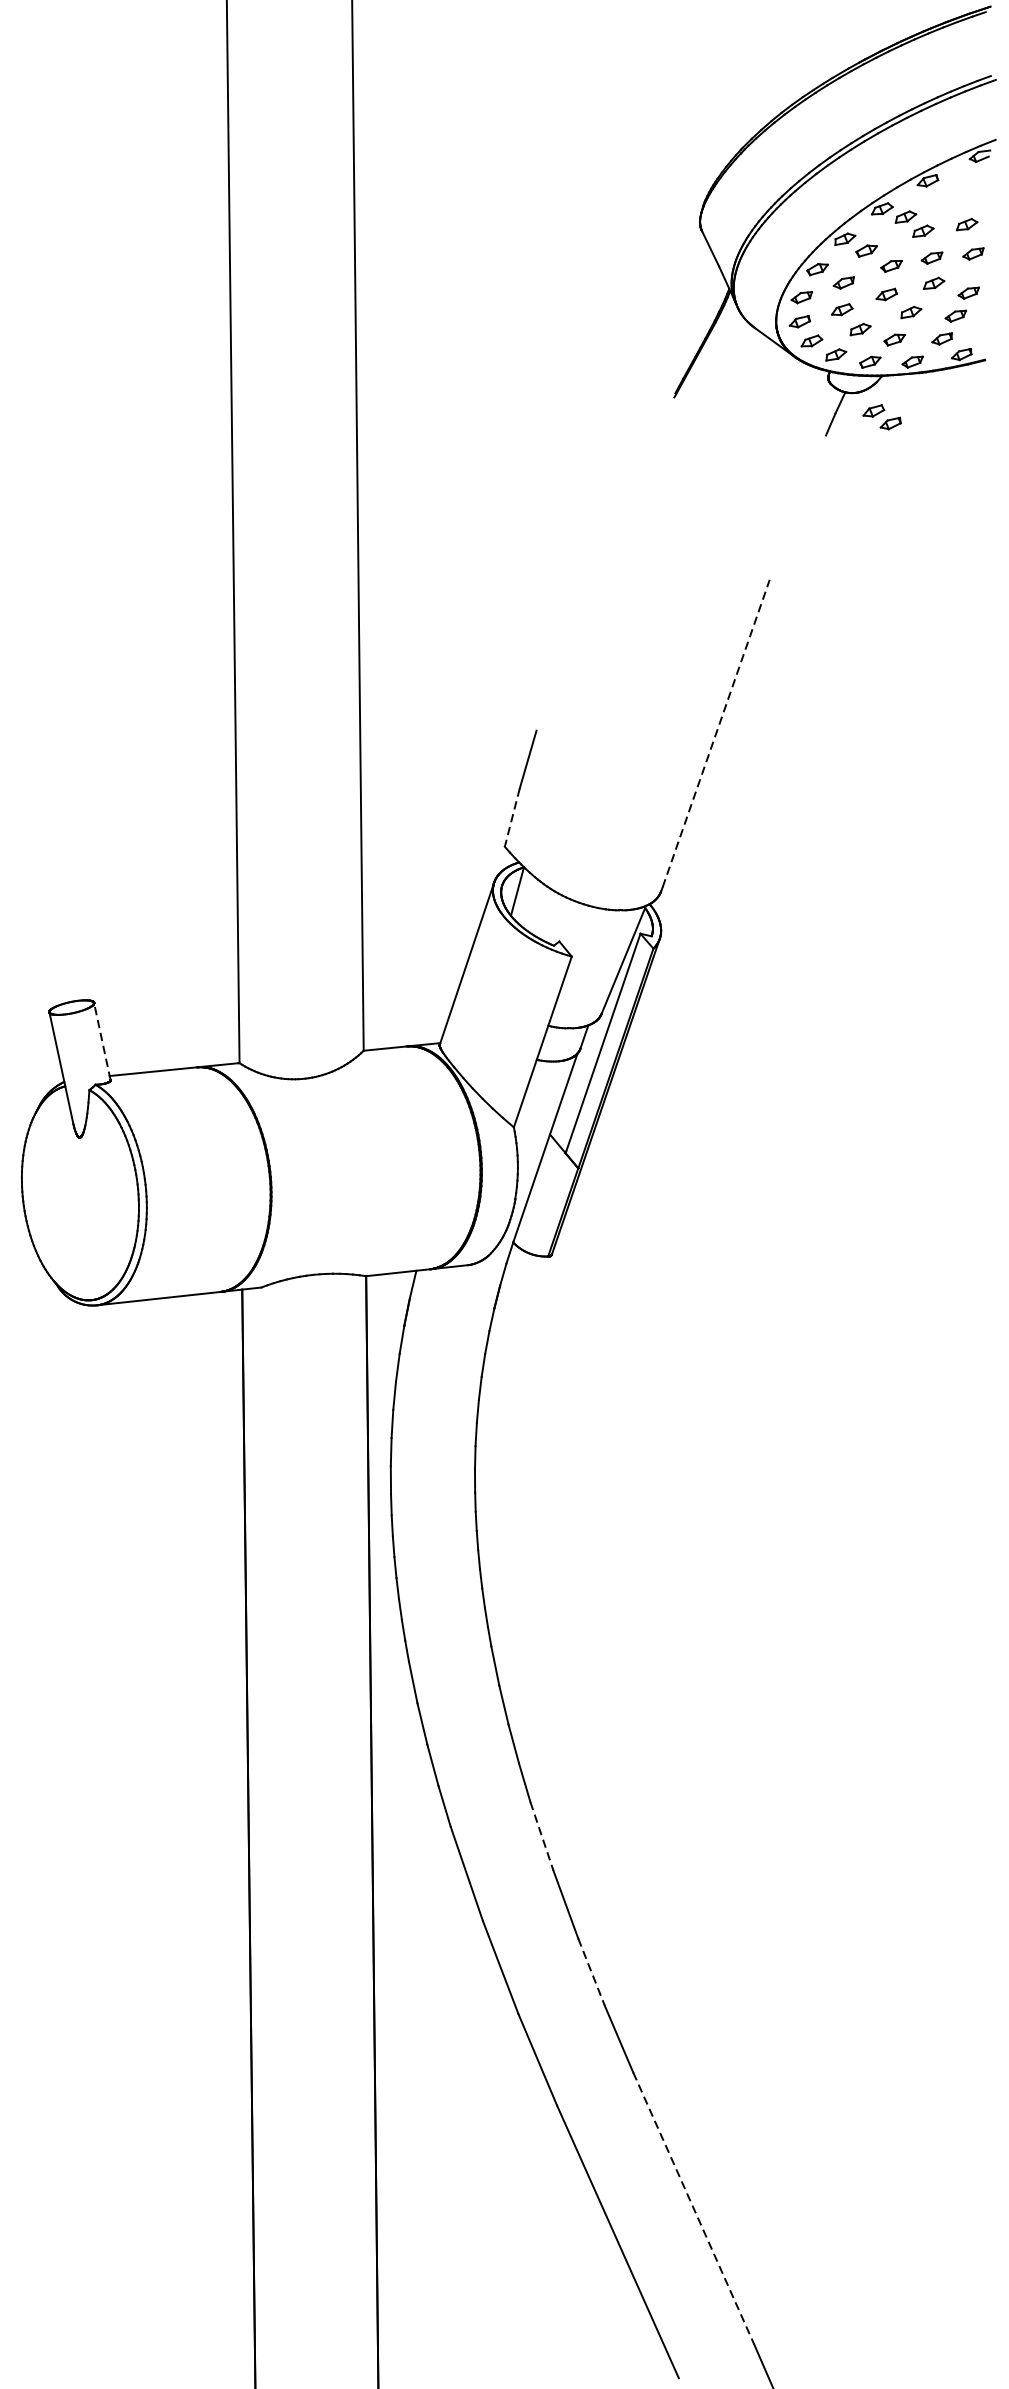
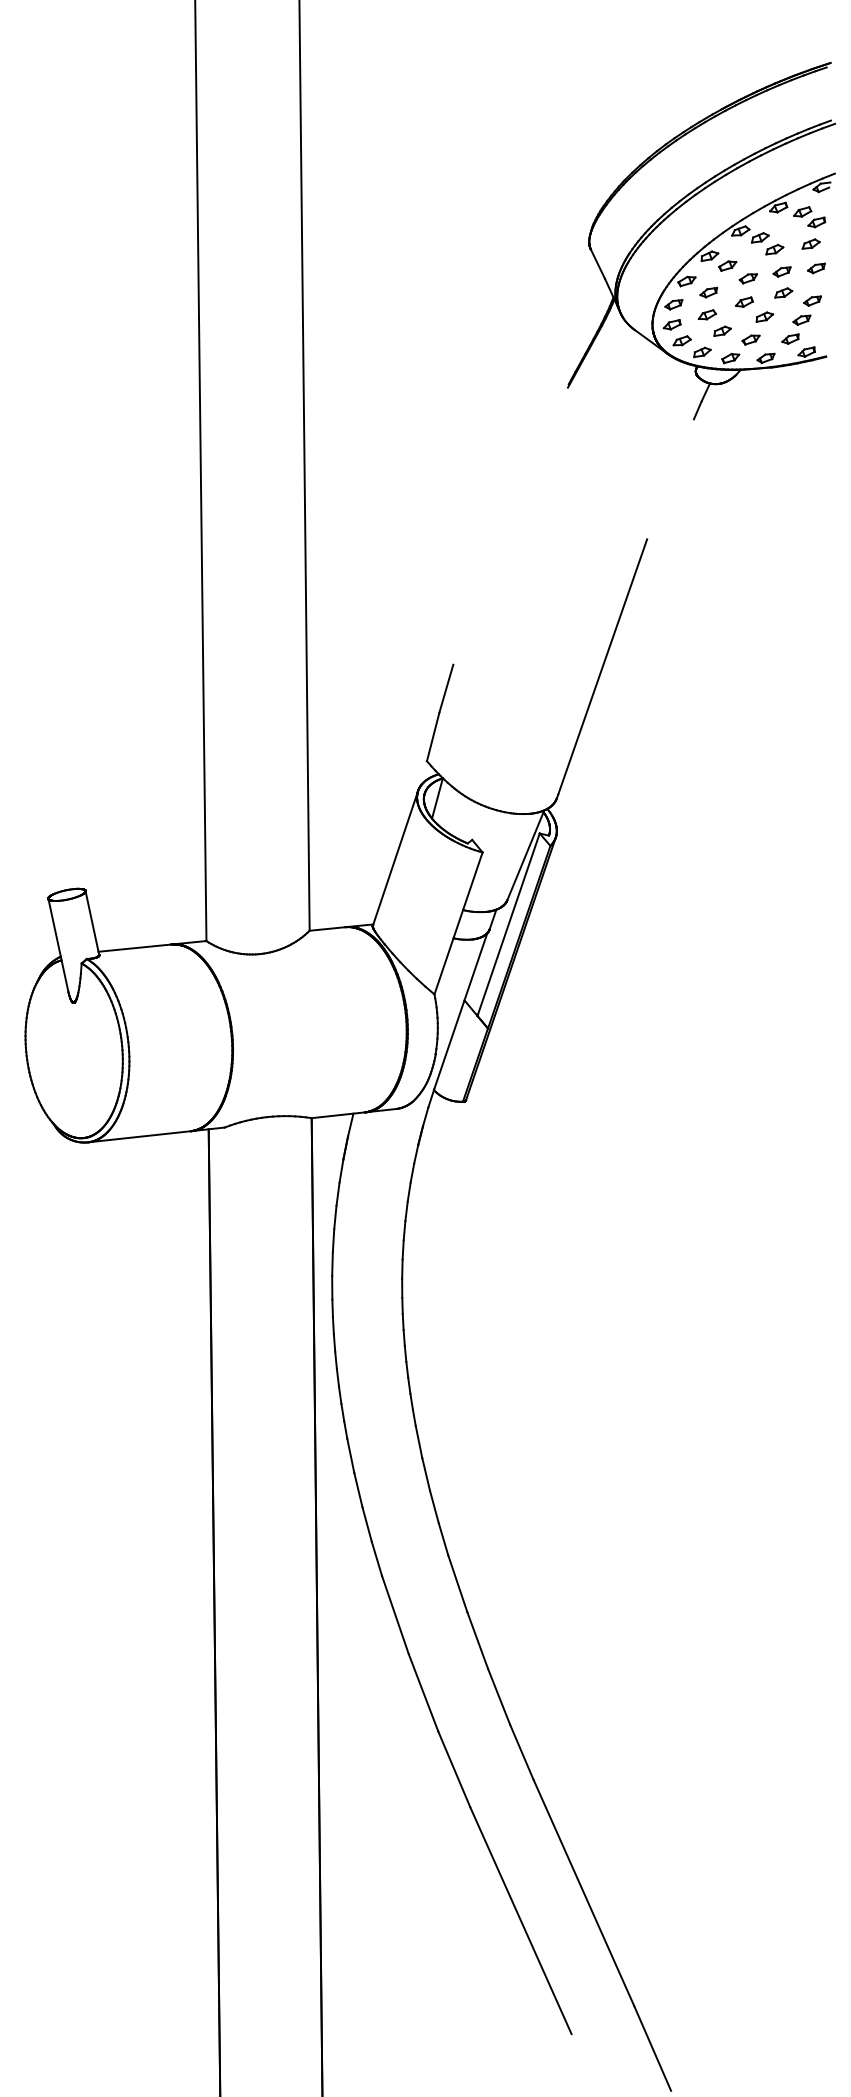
part: (882, 417) -> (809, 217), moved
line: (716, 732) -> (602, 666), dashed -> solid
line: (512, 818) -> (433, 737), dashed -> solid
line: (102, 1042) -> (92, 923), dashed -> solid
line: (541, 1837) -> (457, 1584), dashed -> solid
line: (592, 1973) -> (499, 1697), dashed -> solid
line: (693, 2209) -> (583, 1893), dashed -> solid

